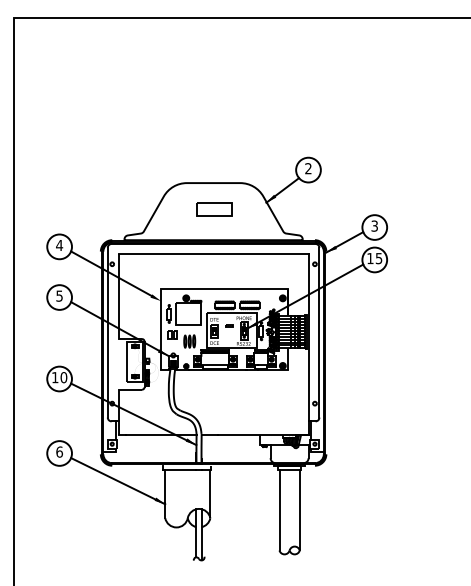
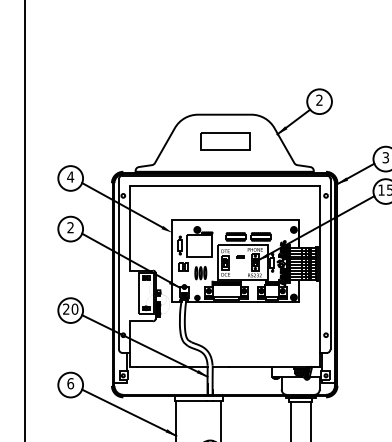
part: (214, 209) -> (225, 141), size x1.4
text: (59, 295) -> (70, 227), 5 -> 2
text: (55, 377) -> (66, 309), 10 -> 20

